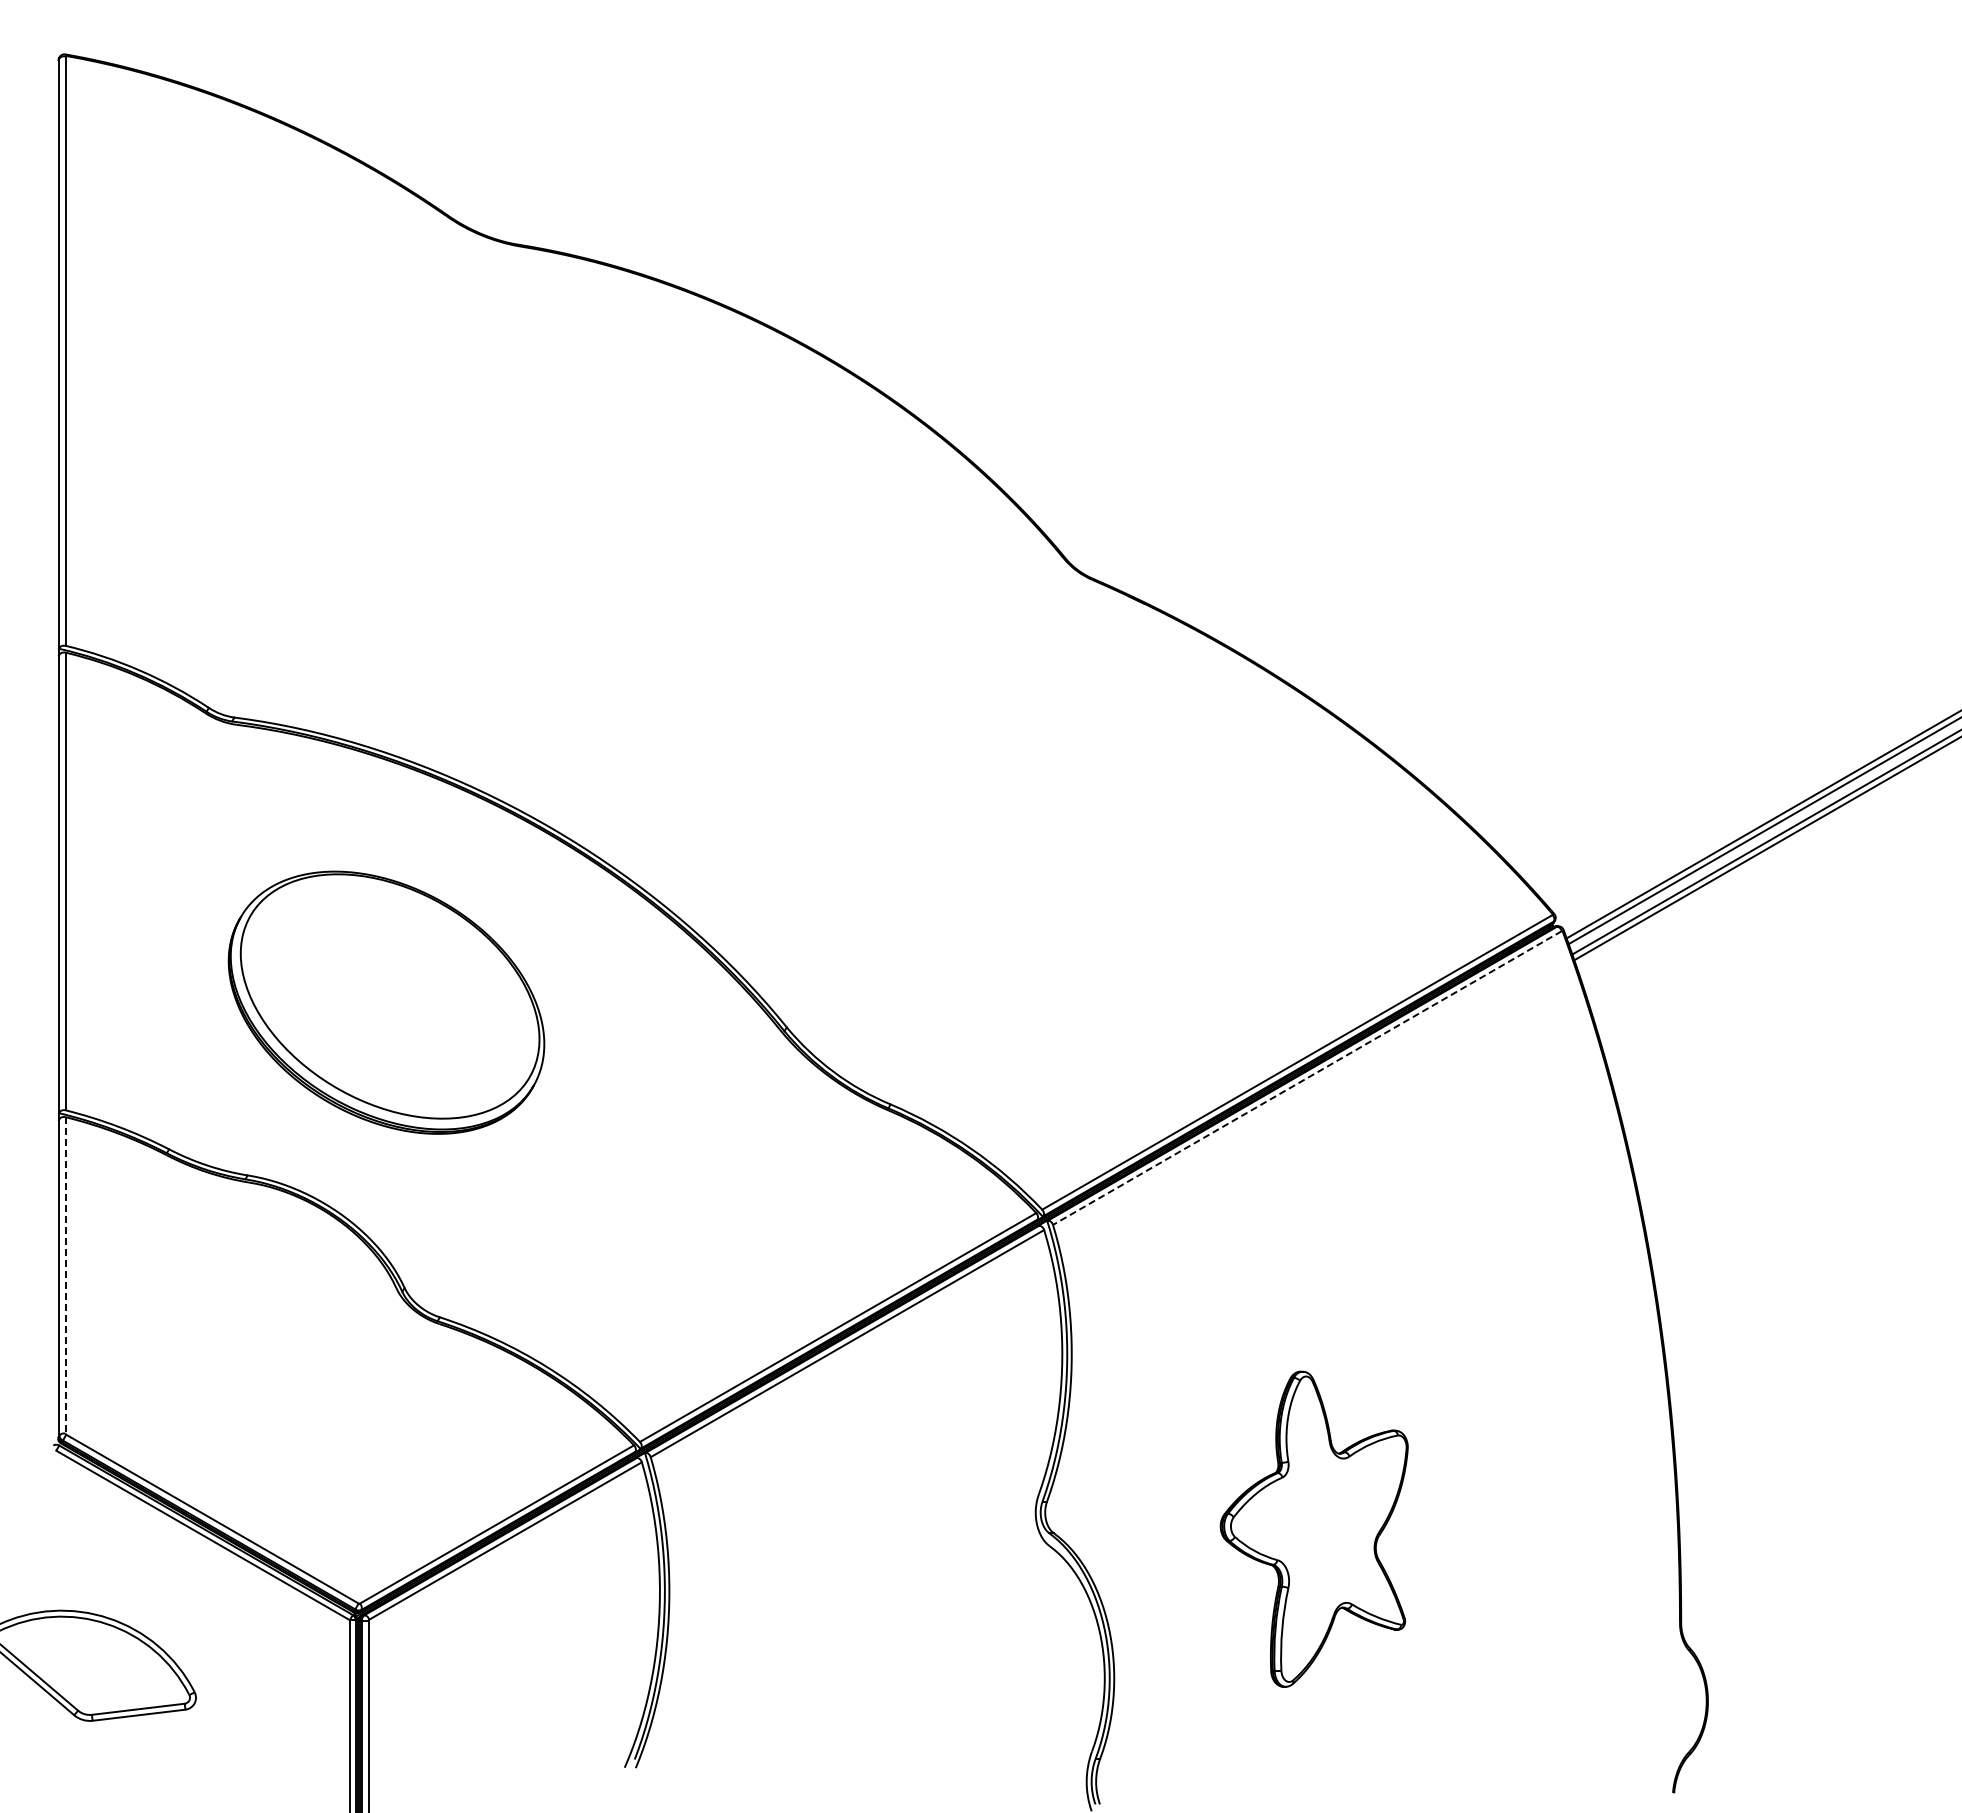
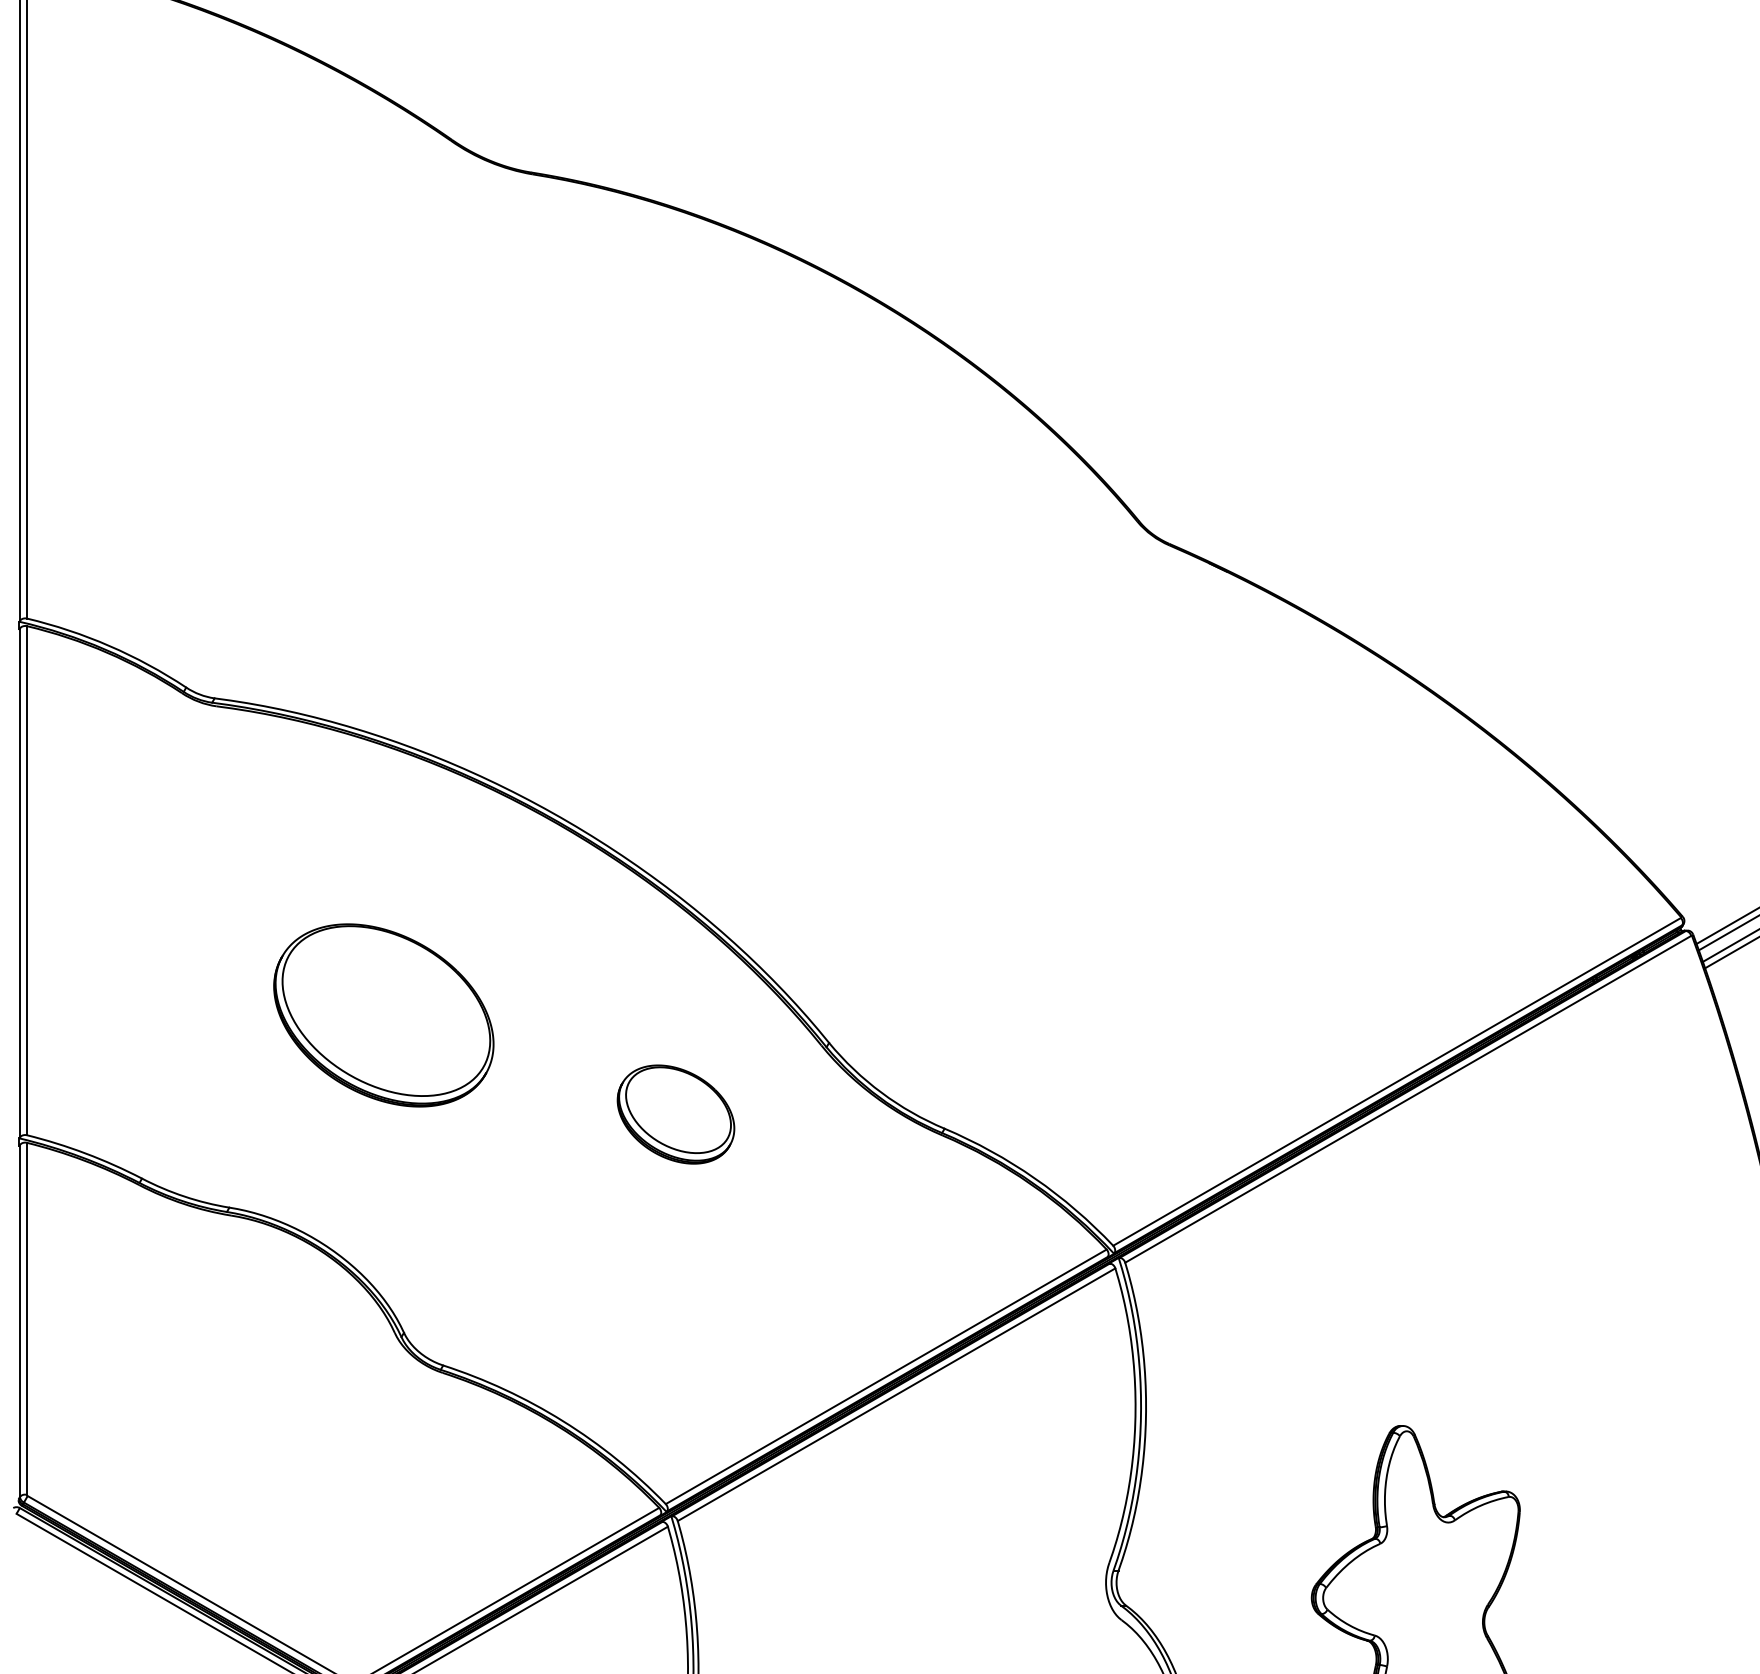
part: (386, 1002) -> (383, 1015), size x0.62
line: (1307, 1078) -> (1408, 1099), dashed -> solid
part: (648, 1091) -> (675, 1114), added
line: (65, 1275) -> (26, 1318), dashed -> solid

